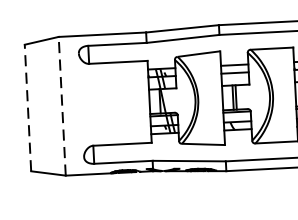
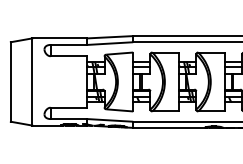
line: (62, 105) -> (32, 81), dashed -> solid
line: (27, 107) -> (10, 81), dashed -> solid

